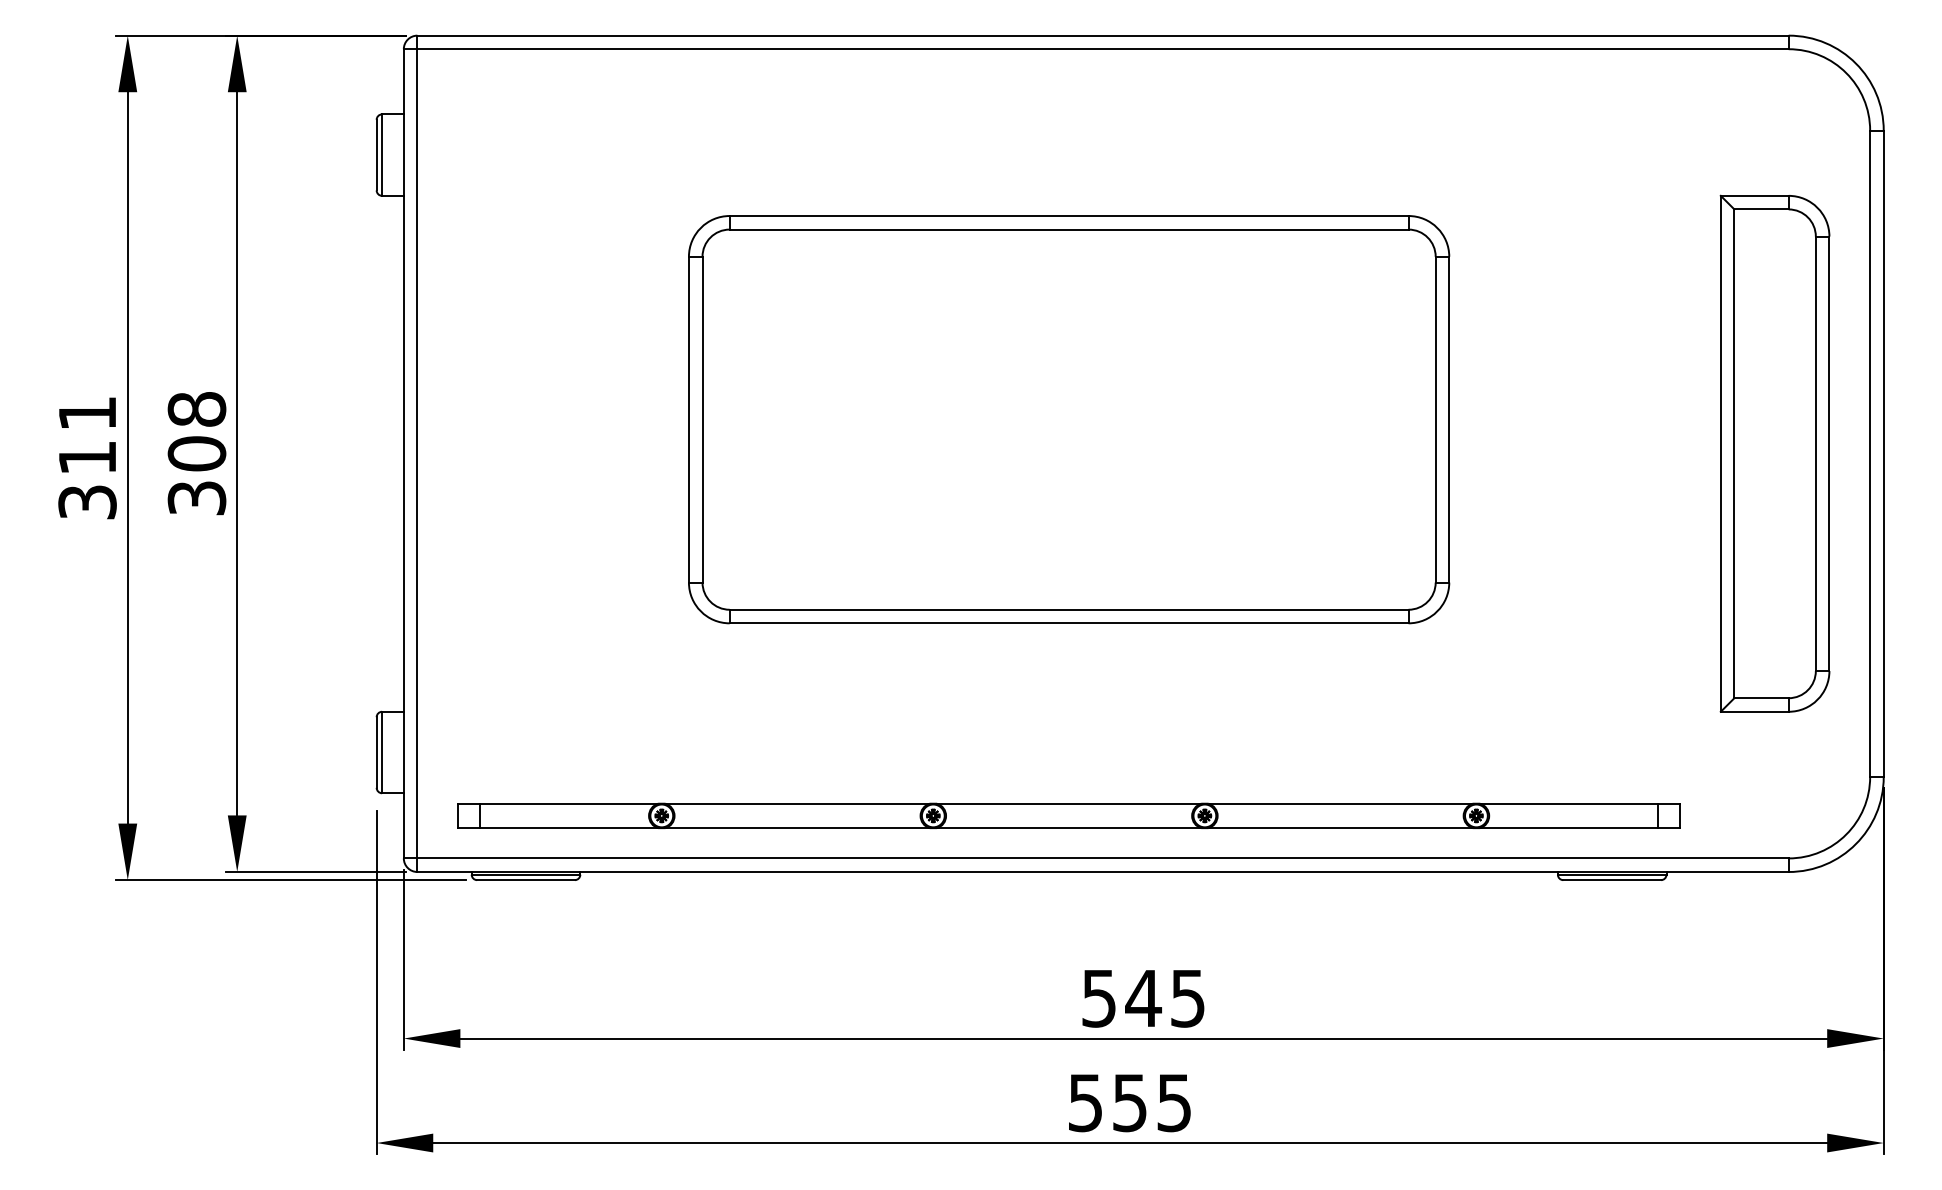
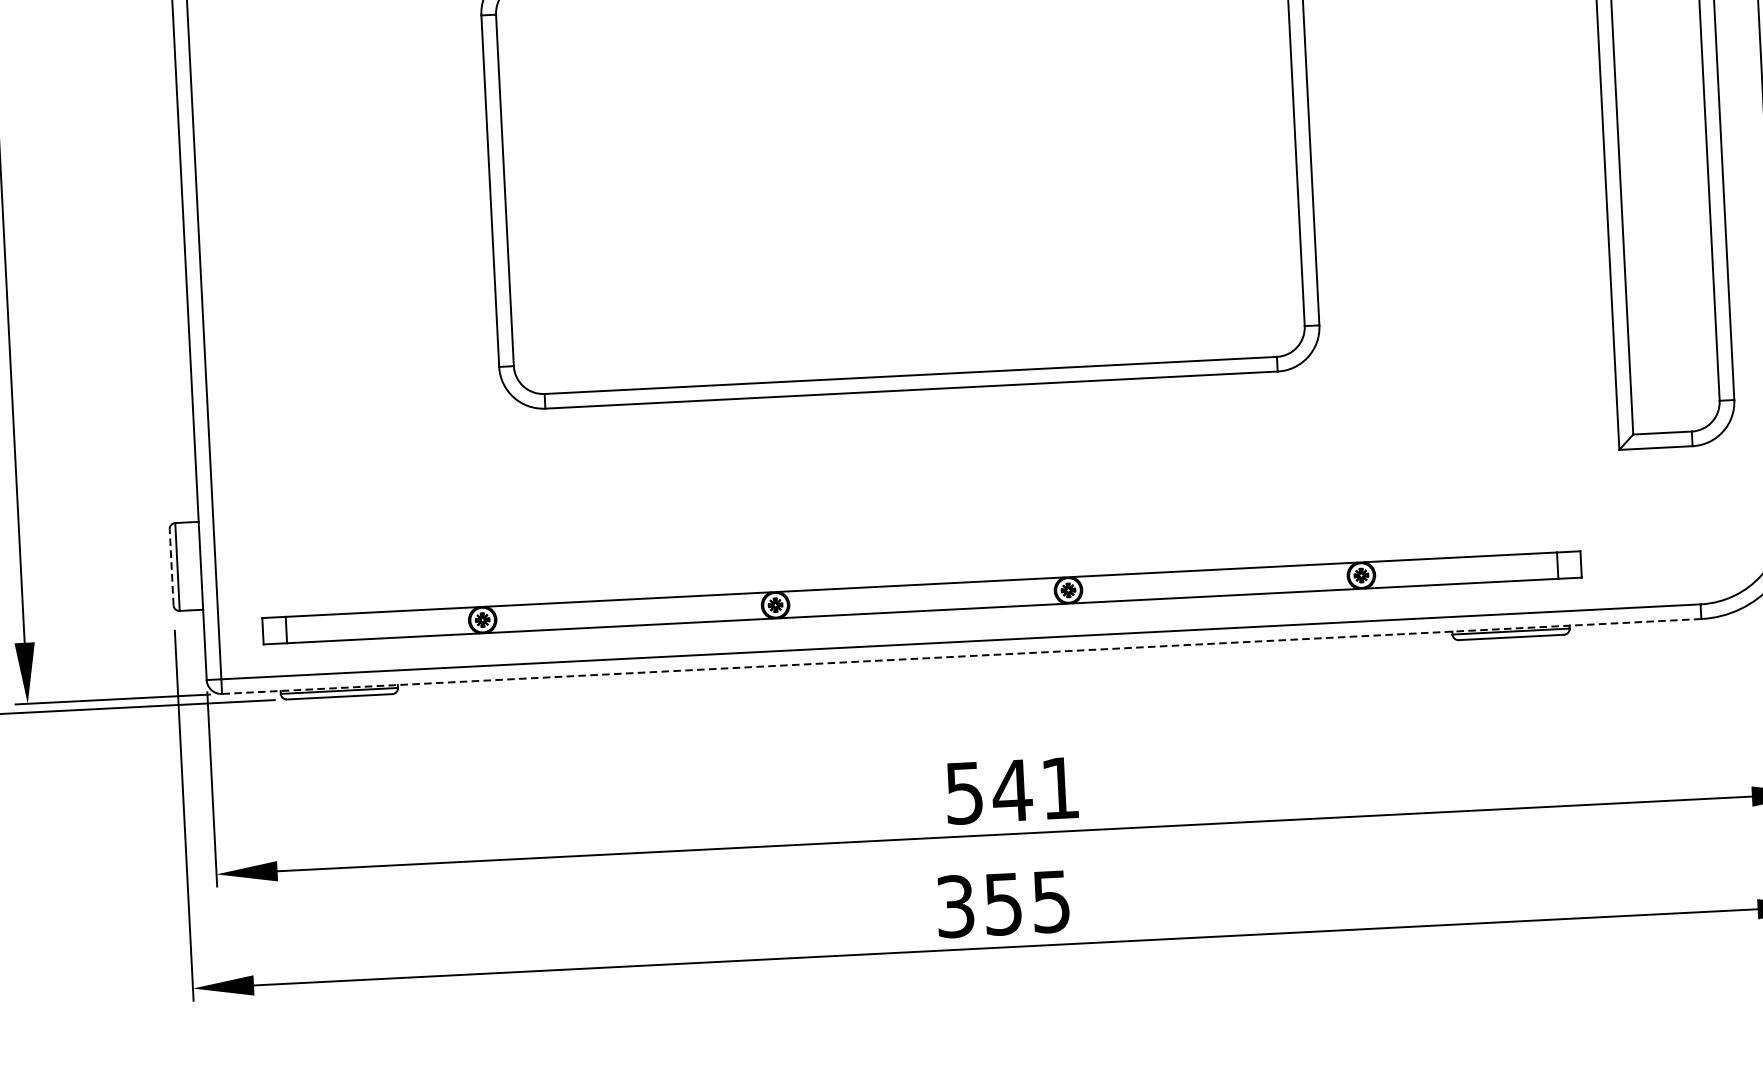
line: (376, 752) -> (171, 567), solid -> dashed
line: (1103, 872) -> (962, 657), solid -> dashed
text: (1187, 998) -> (1059, 788), 545 -> 541
text: (1085, 1102) -> (955, 906), 555 -> 355

